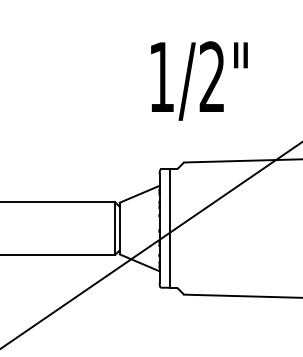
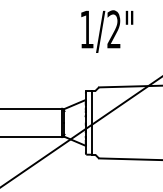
text: (199, 80) -> (107, 31), moved

